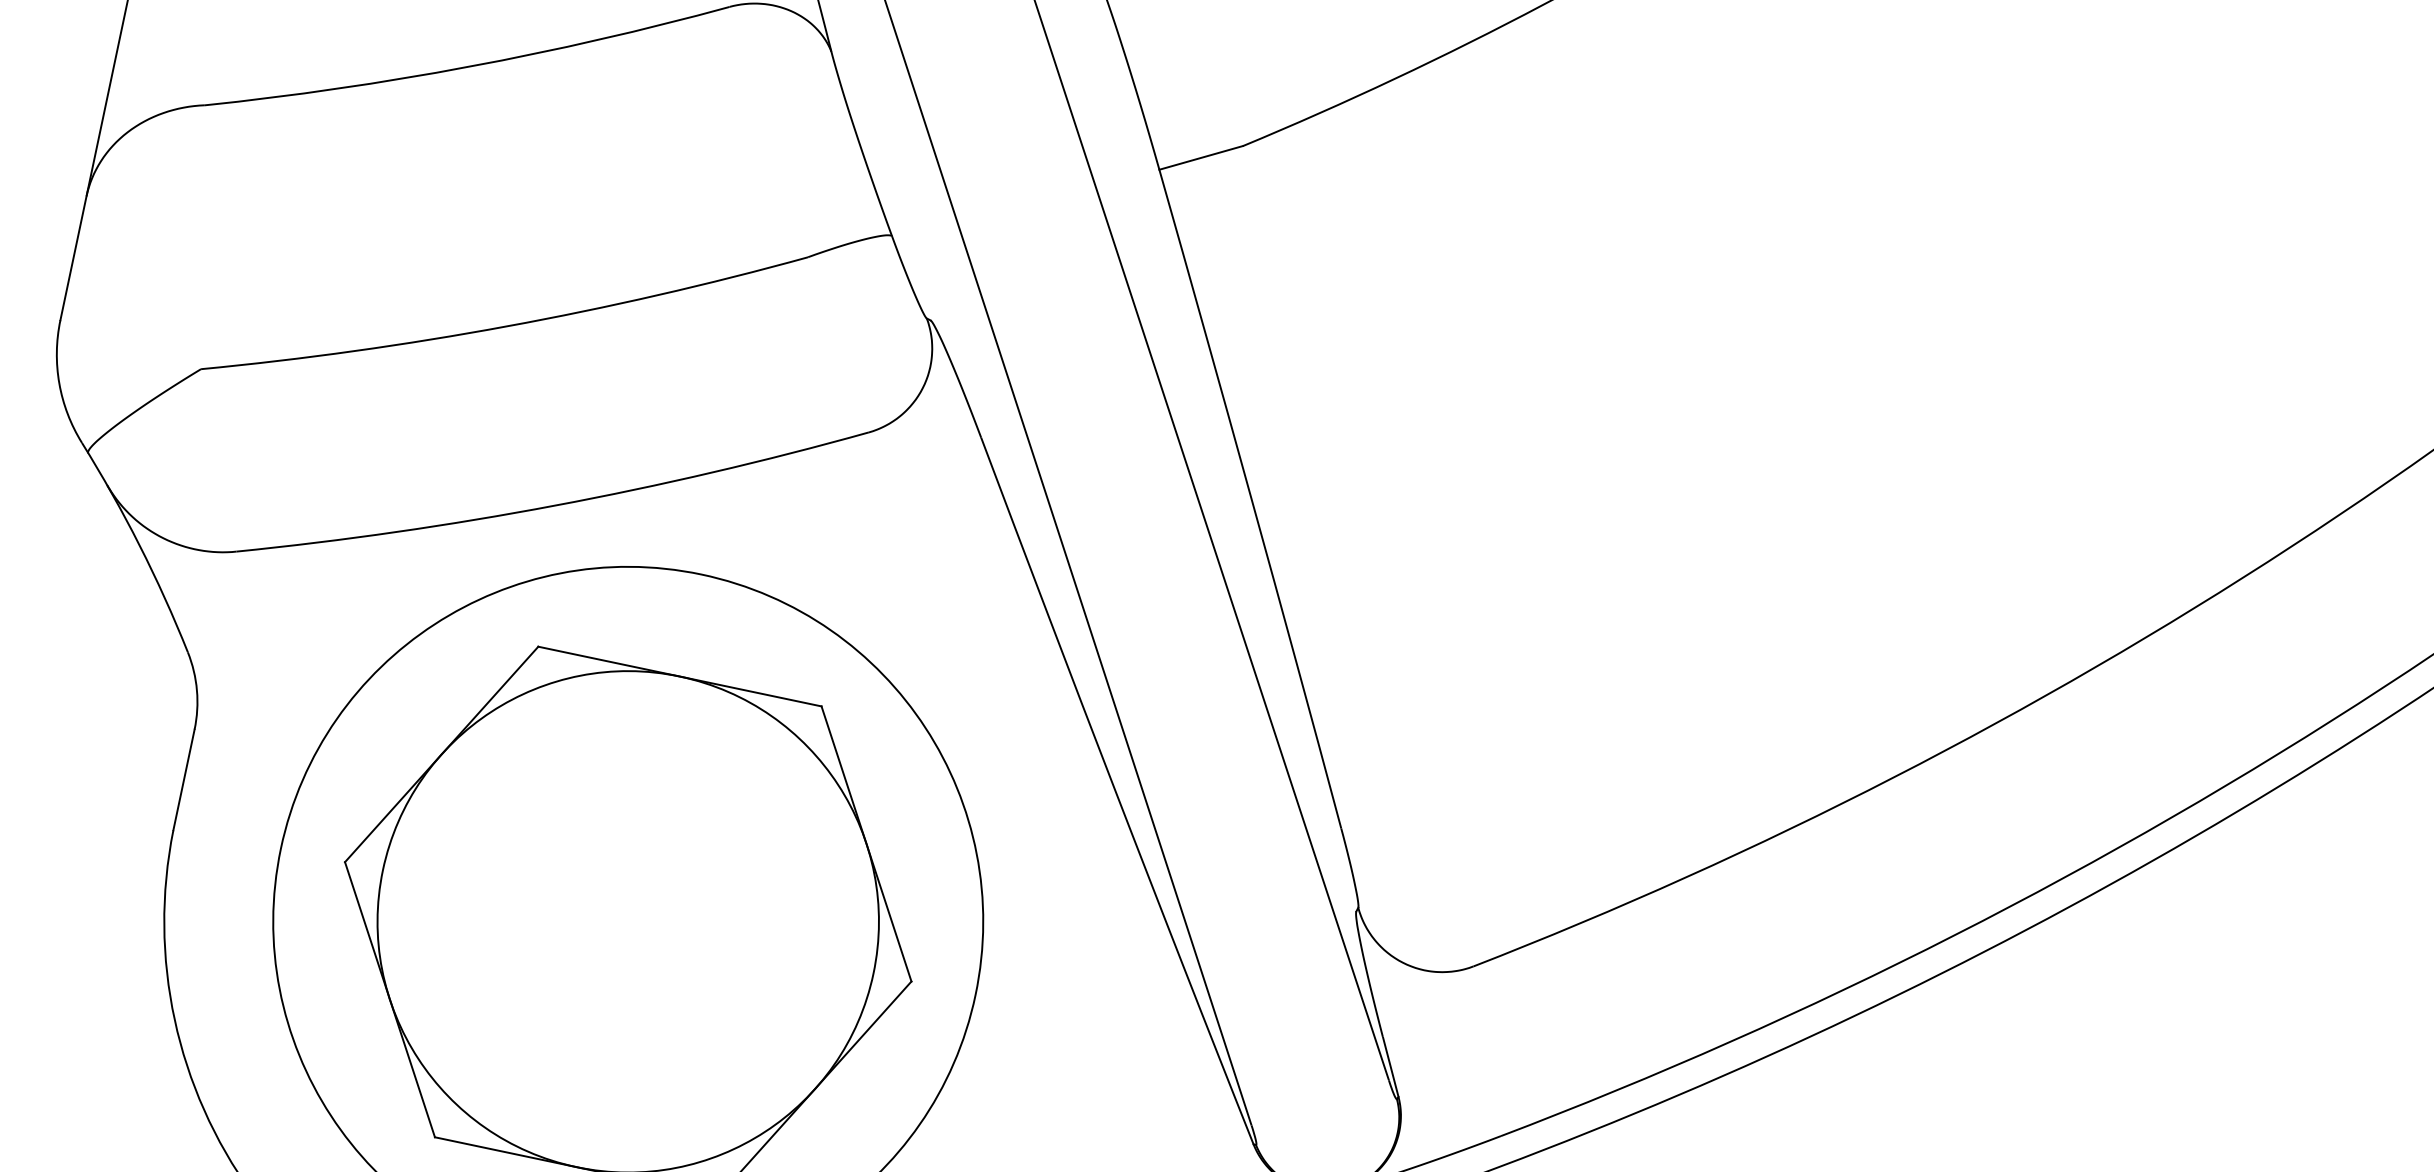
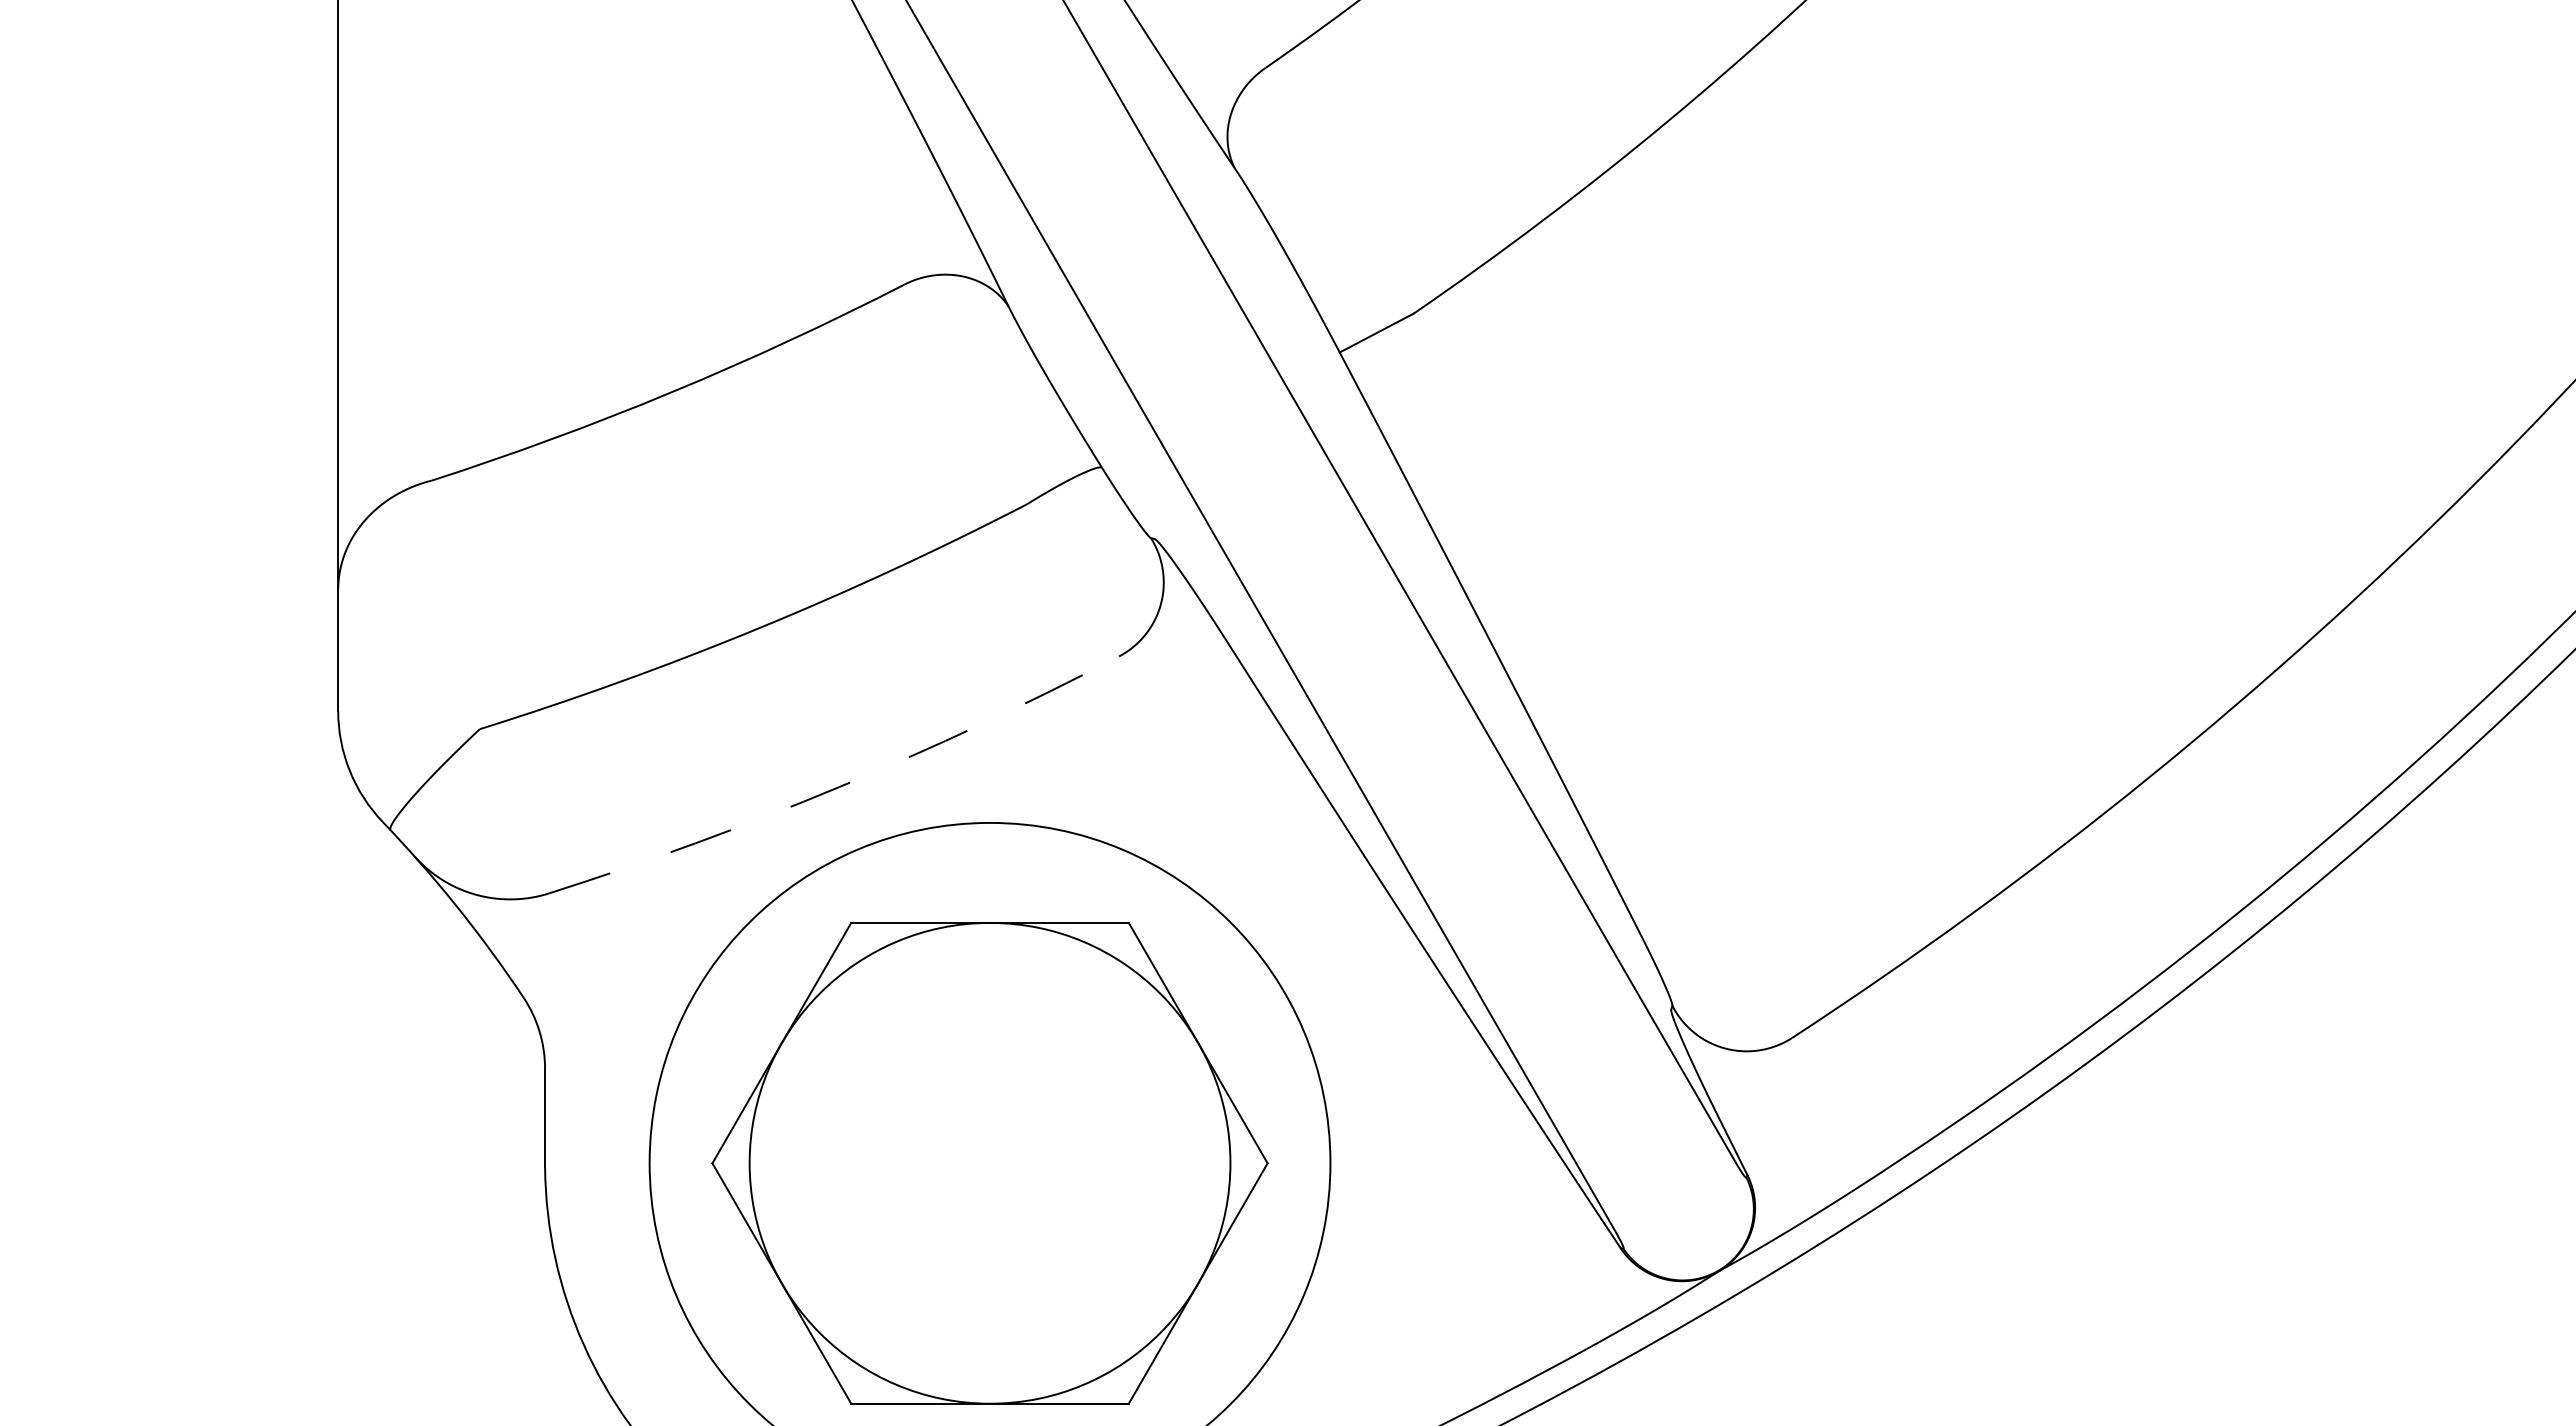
arc: (555, 506) -> (839, 787), solid -> dashed

